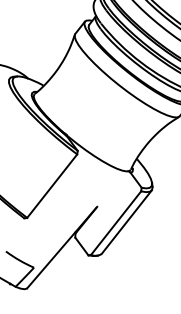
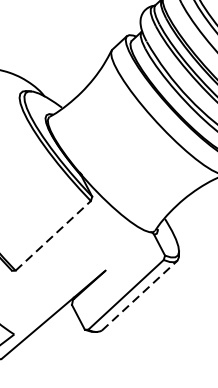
line: (52, 185) -> (53, 235), solid -> dashed
line: (127, 221) -> (140, 295), solid -> dashed

